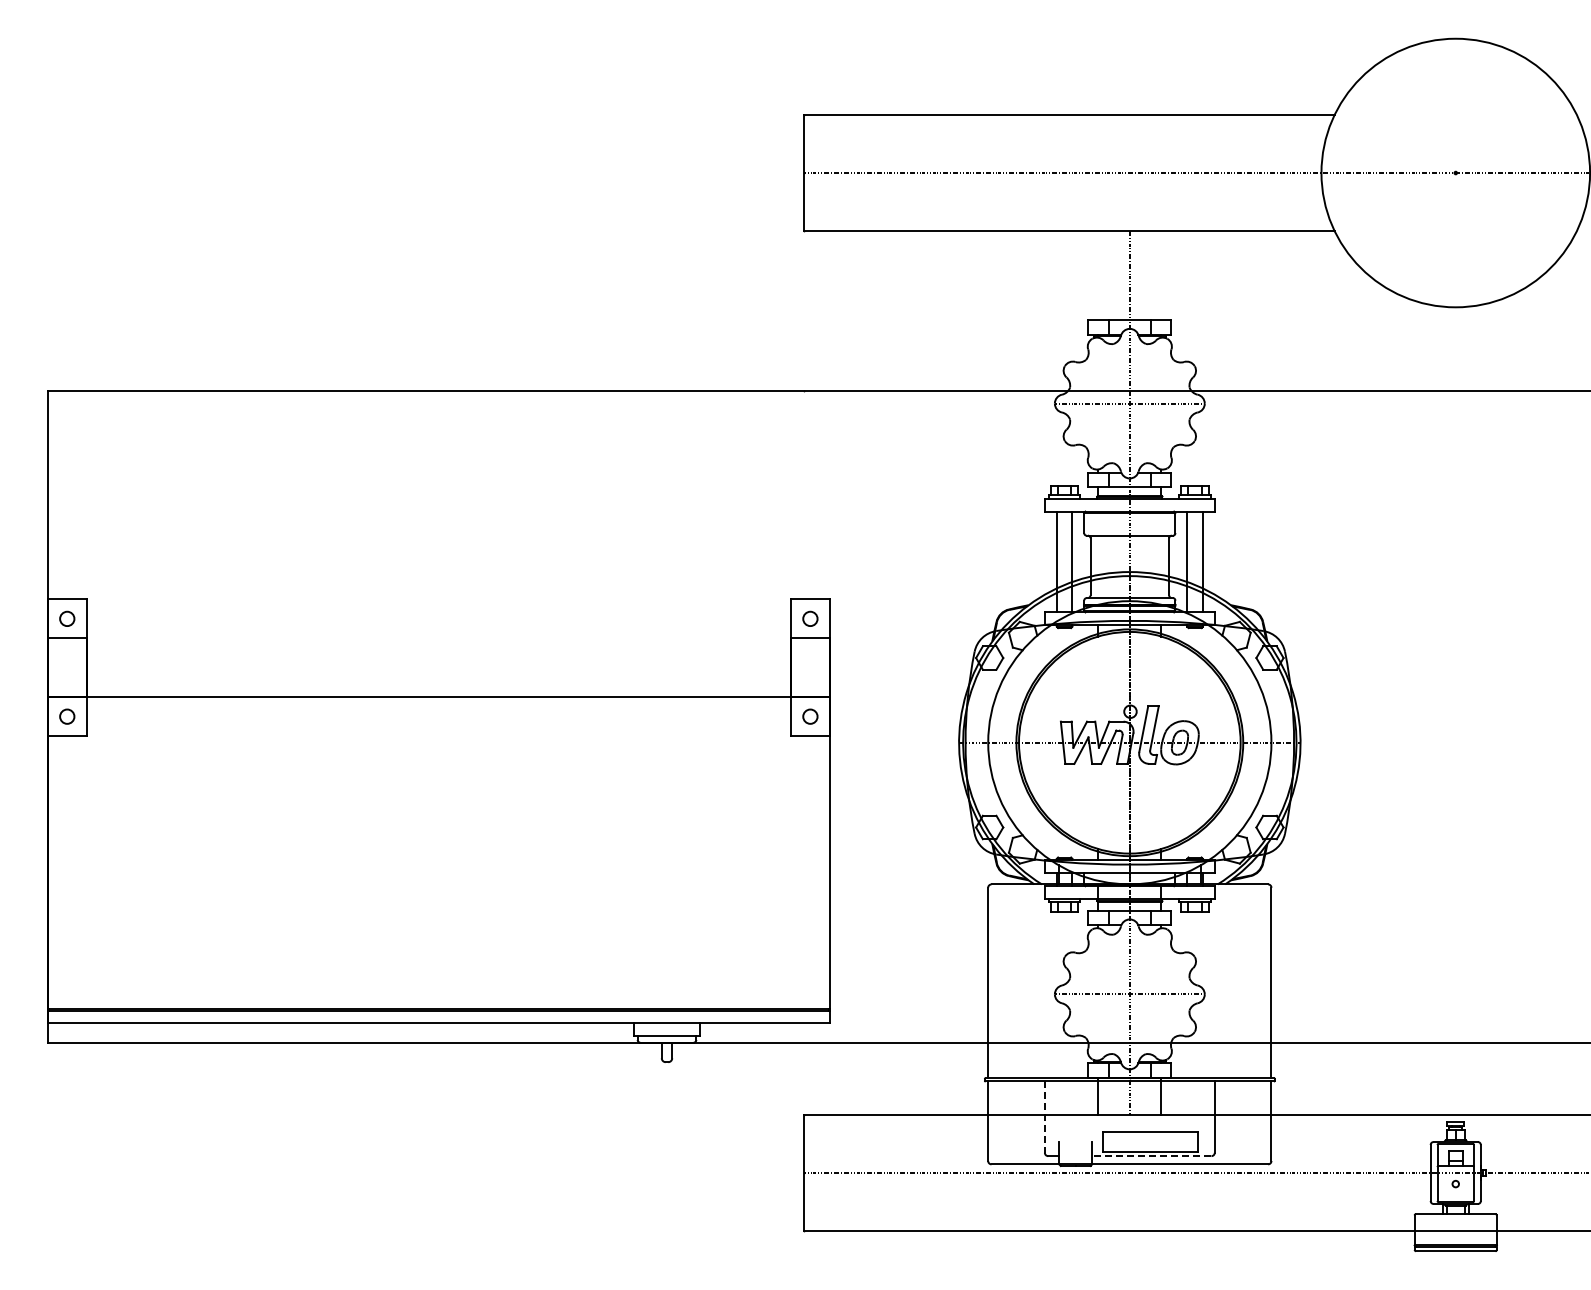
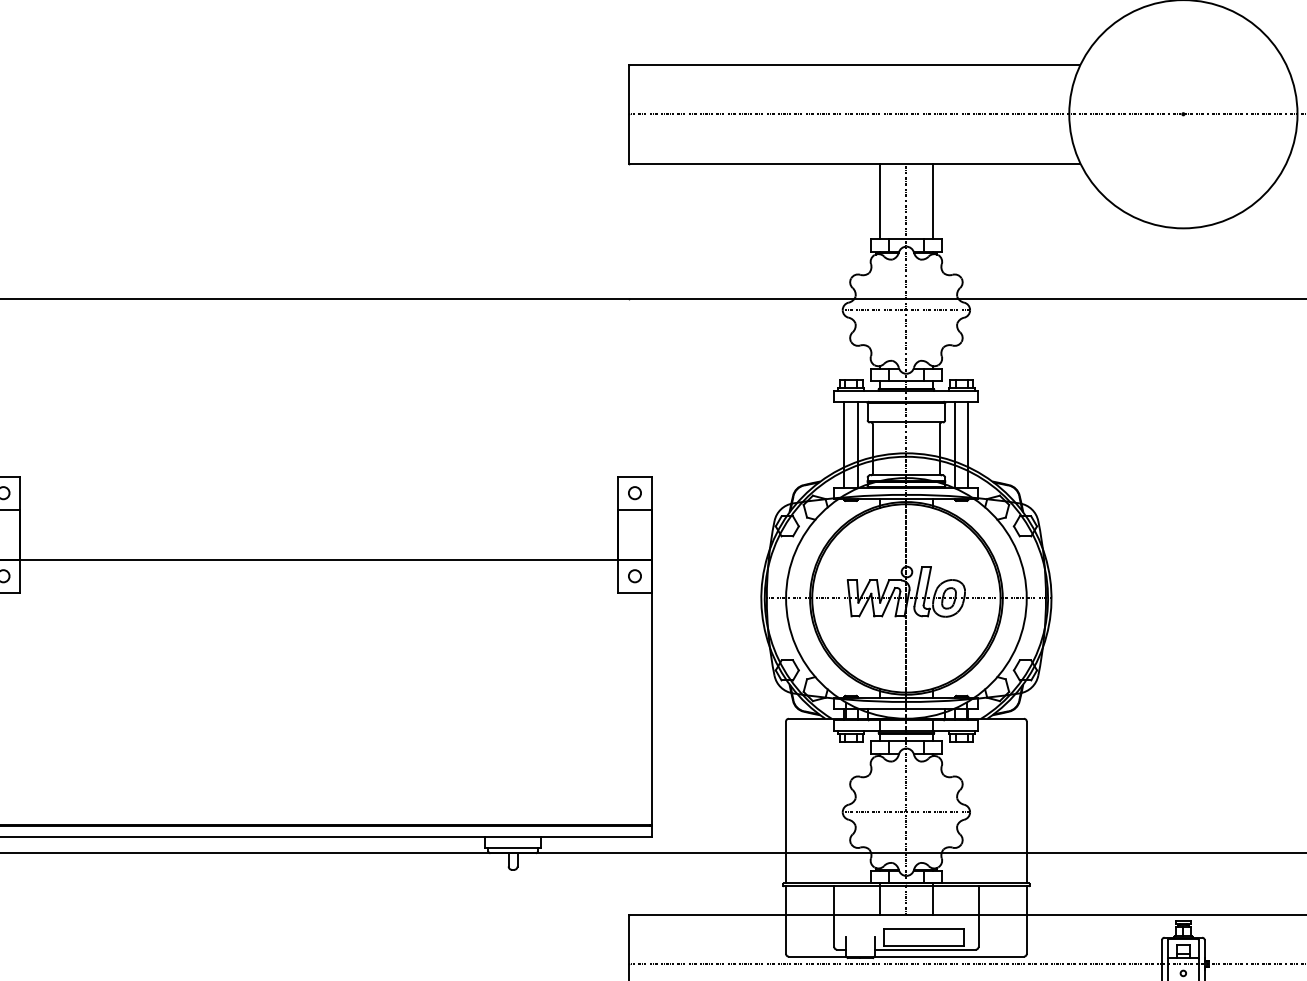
line: (1098, 275) -> (879, 201), added
line: (1161, 275) -> (933, 201), added
line: (1044, 1117) -> (833, 916), dashed -> solid
line: (1151, 1156) -> (924, 949), dashed -> solid

